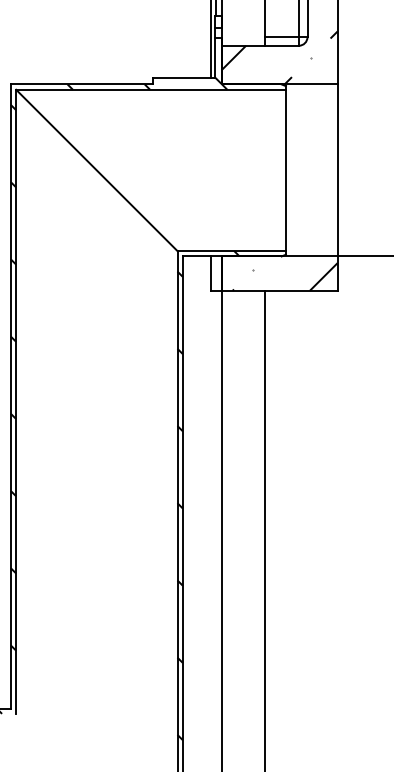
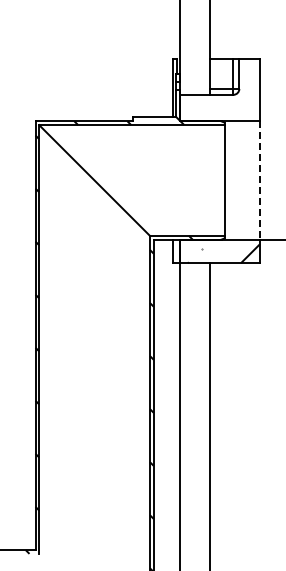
hatch: (280, 58) -> (220, 103), removed
line: (338, 171) -> (260, 181), solid -> dashed

